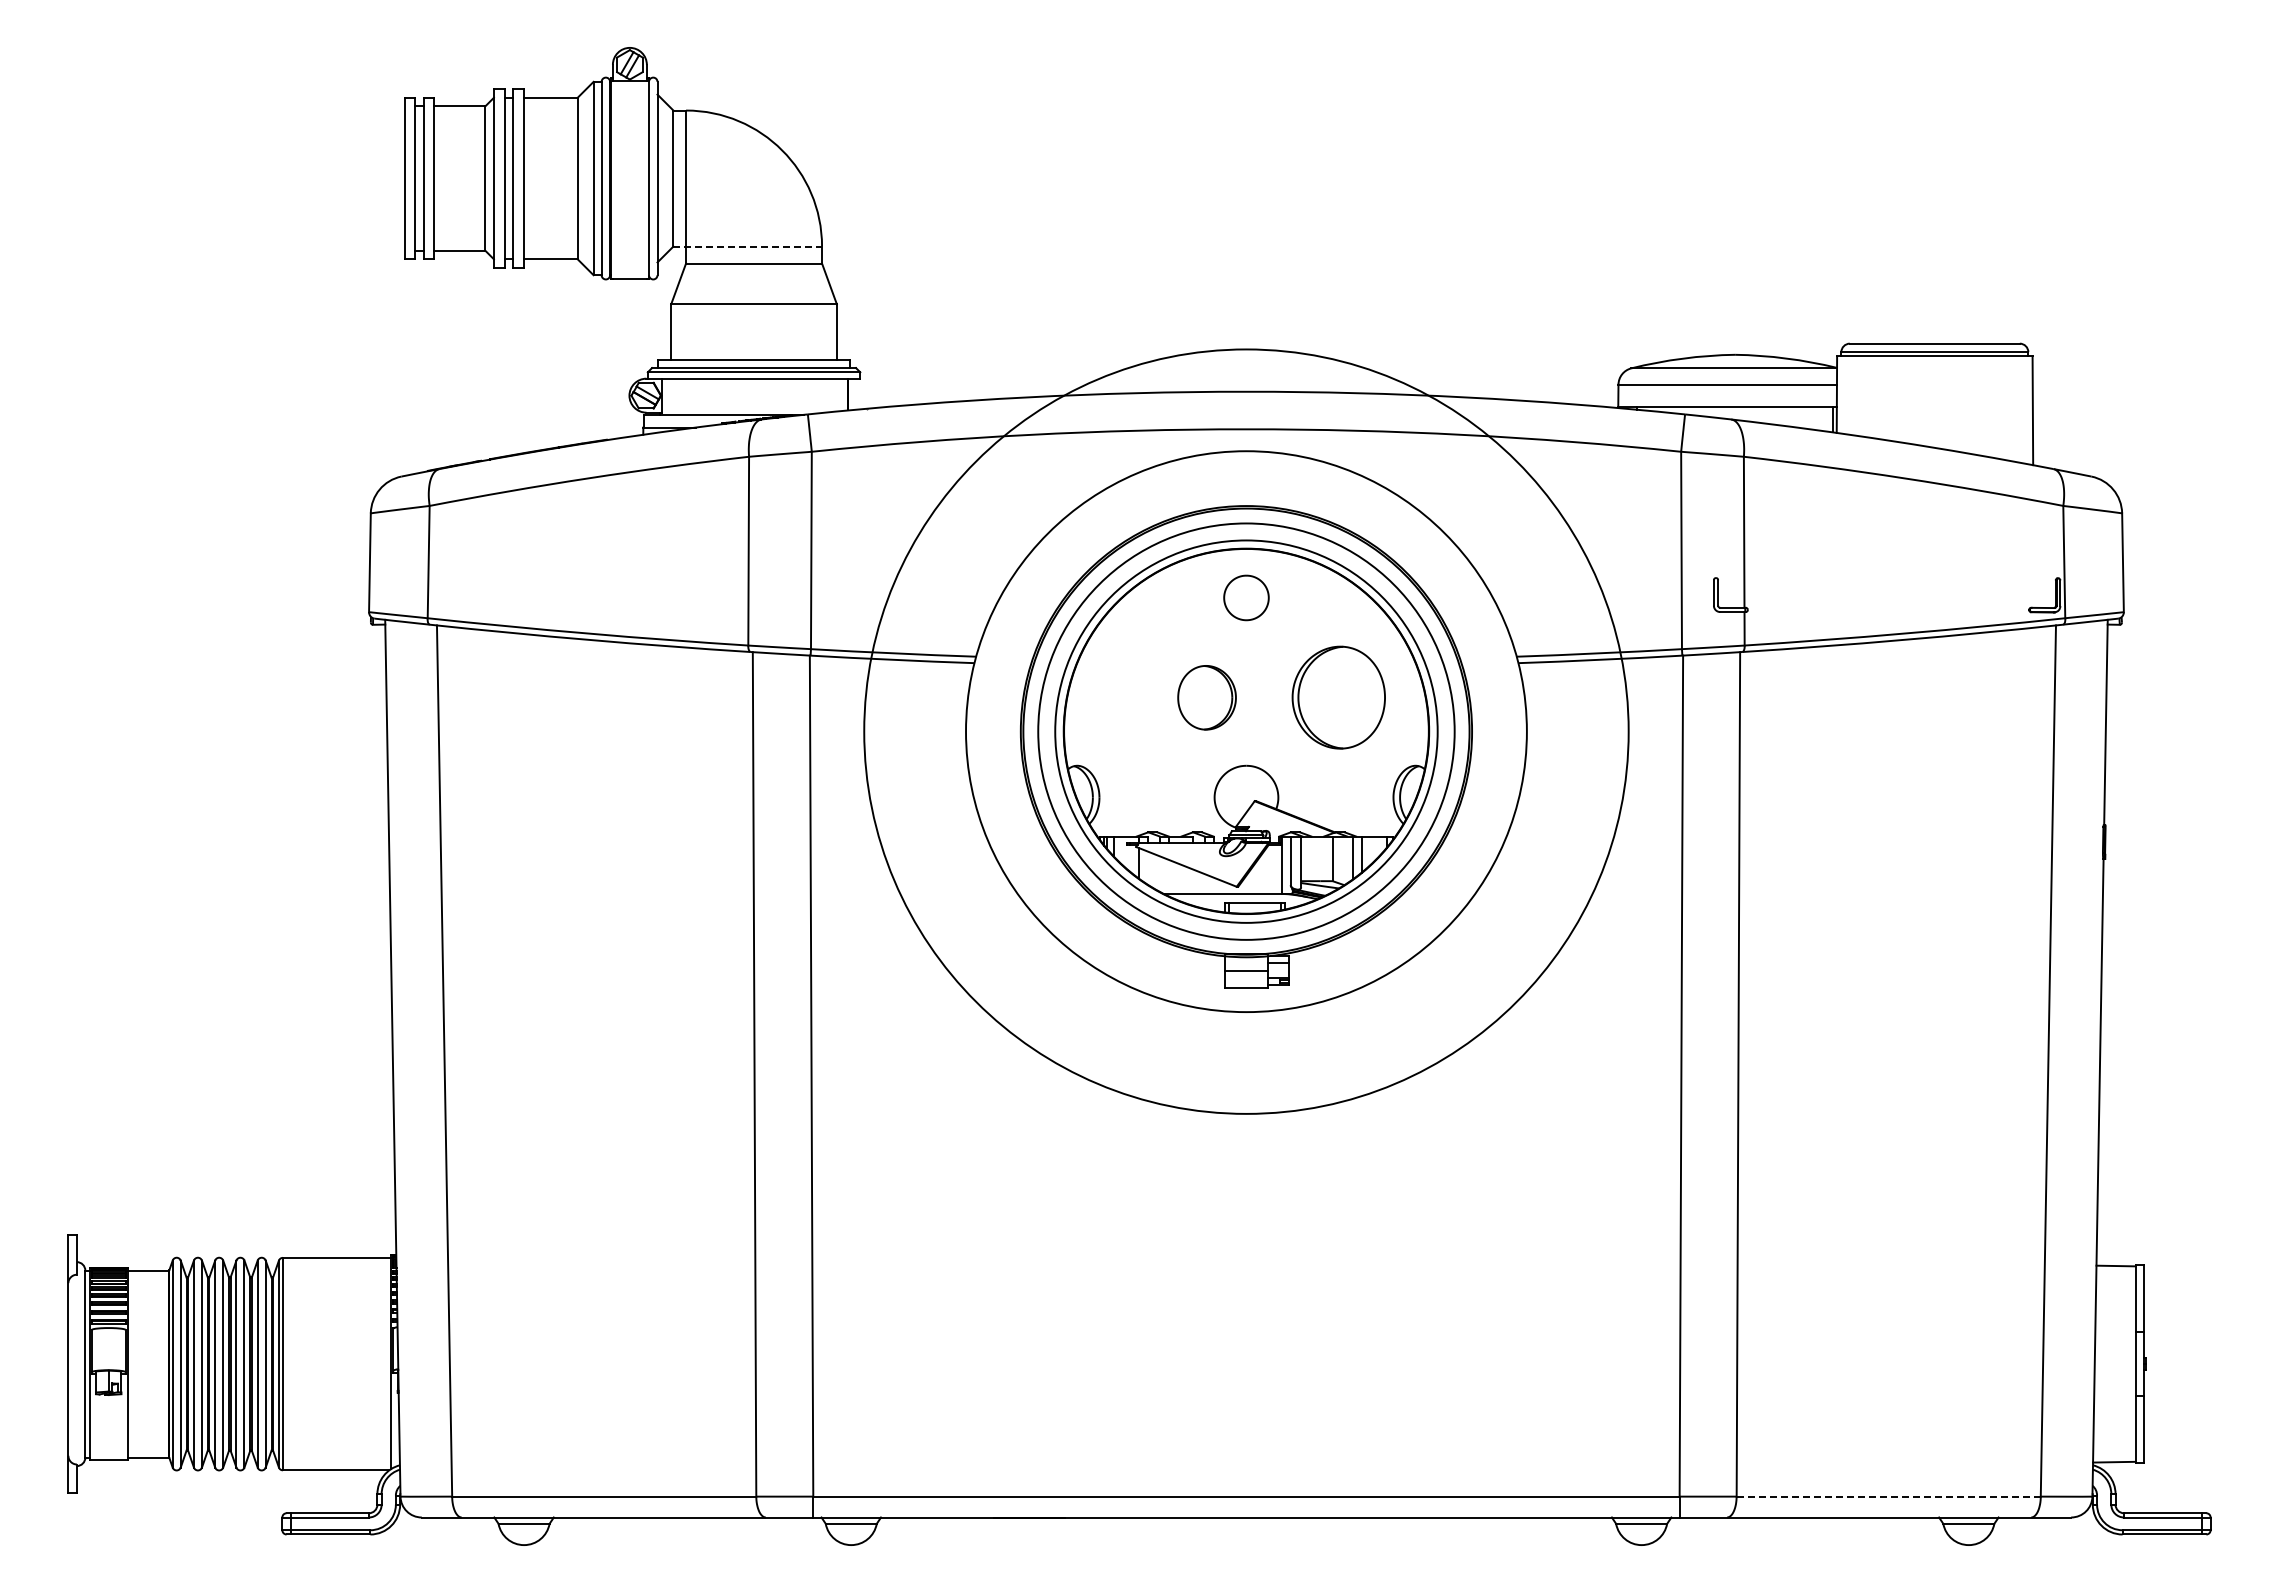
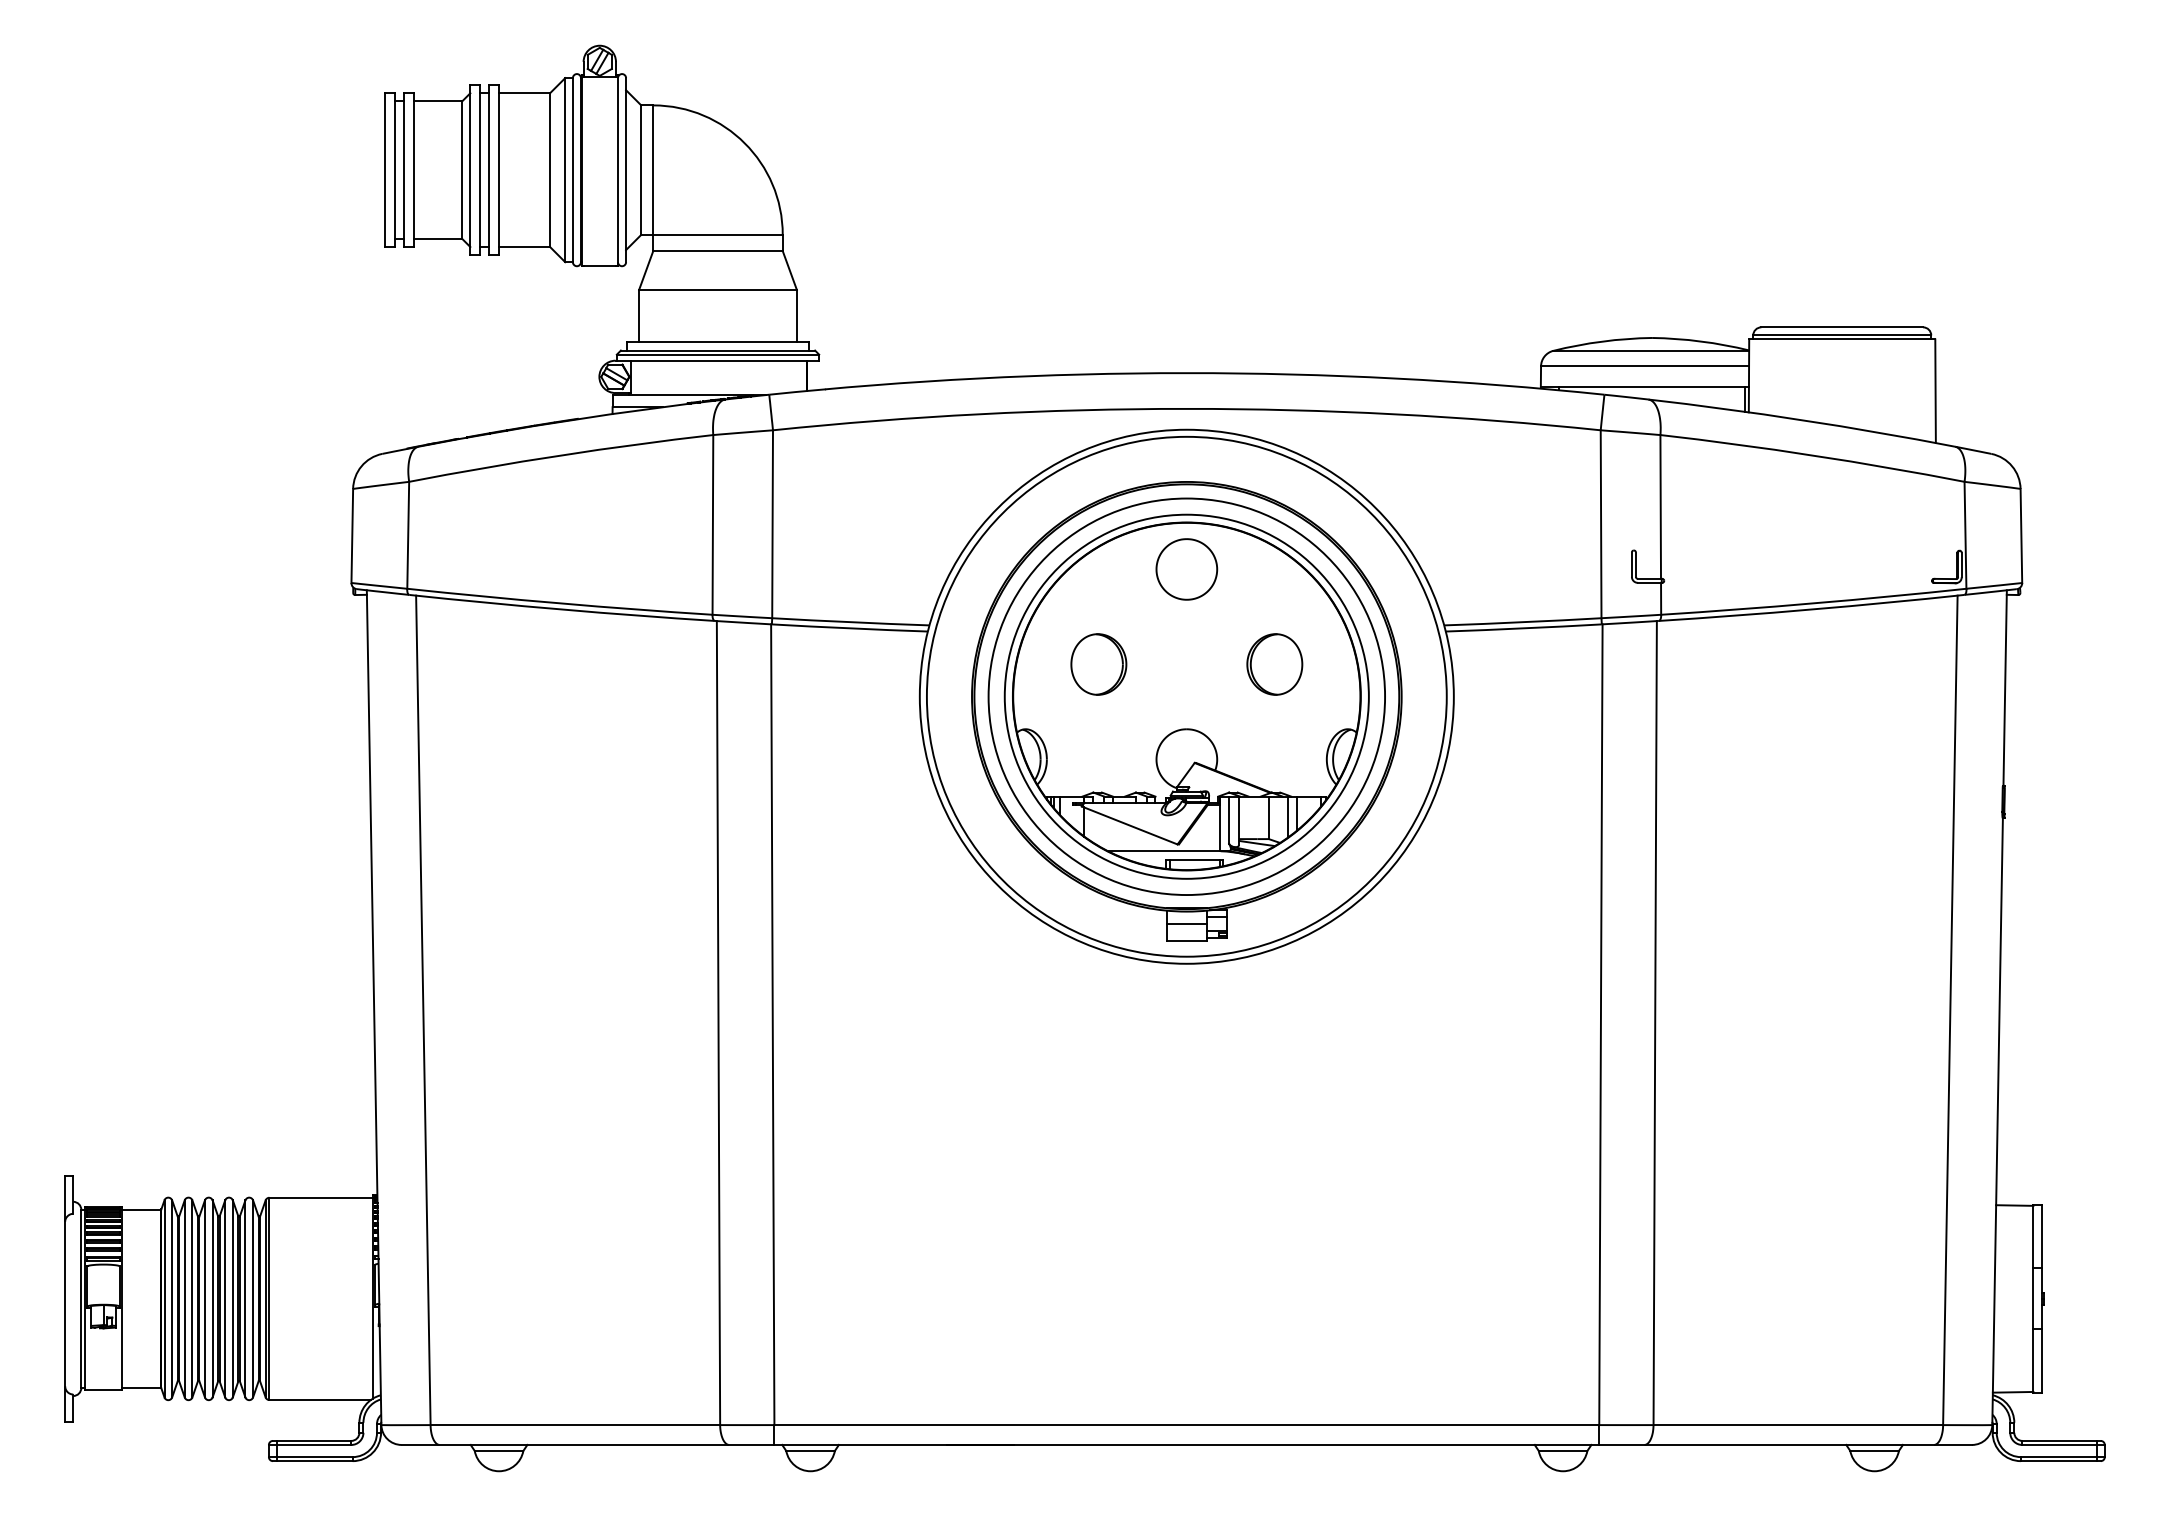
line: (748, 246) -> (712, 234), dashed -> solid
part: (1246, 597) -> (1186, 569), size x1.43
part: (1206, 697) -> (1098, 664), moved
part: (1338, 697) -> (1274, 664), size x0.62
circle: (1246, 731) -> (1186, 696), size x0.71
line: (1889, 1496) -> (1799, 1424), dashed -> solid

